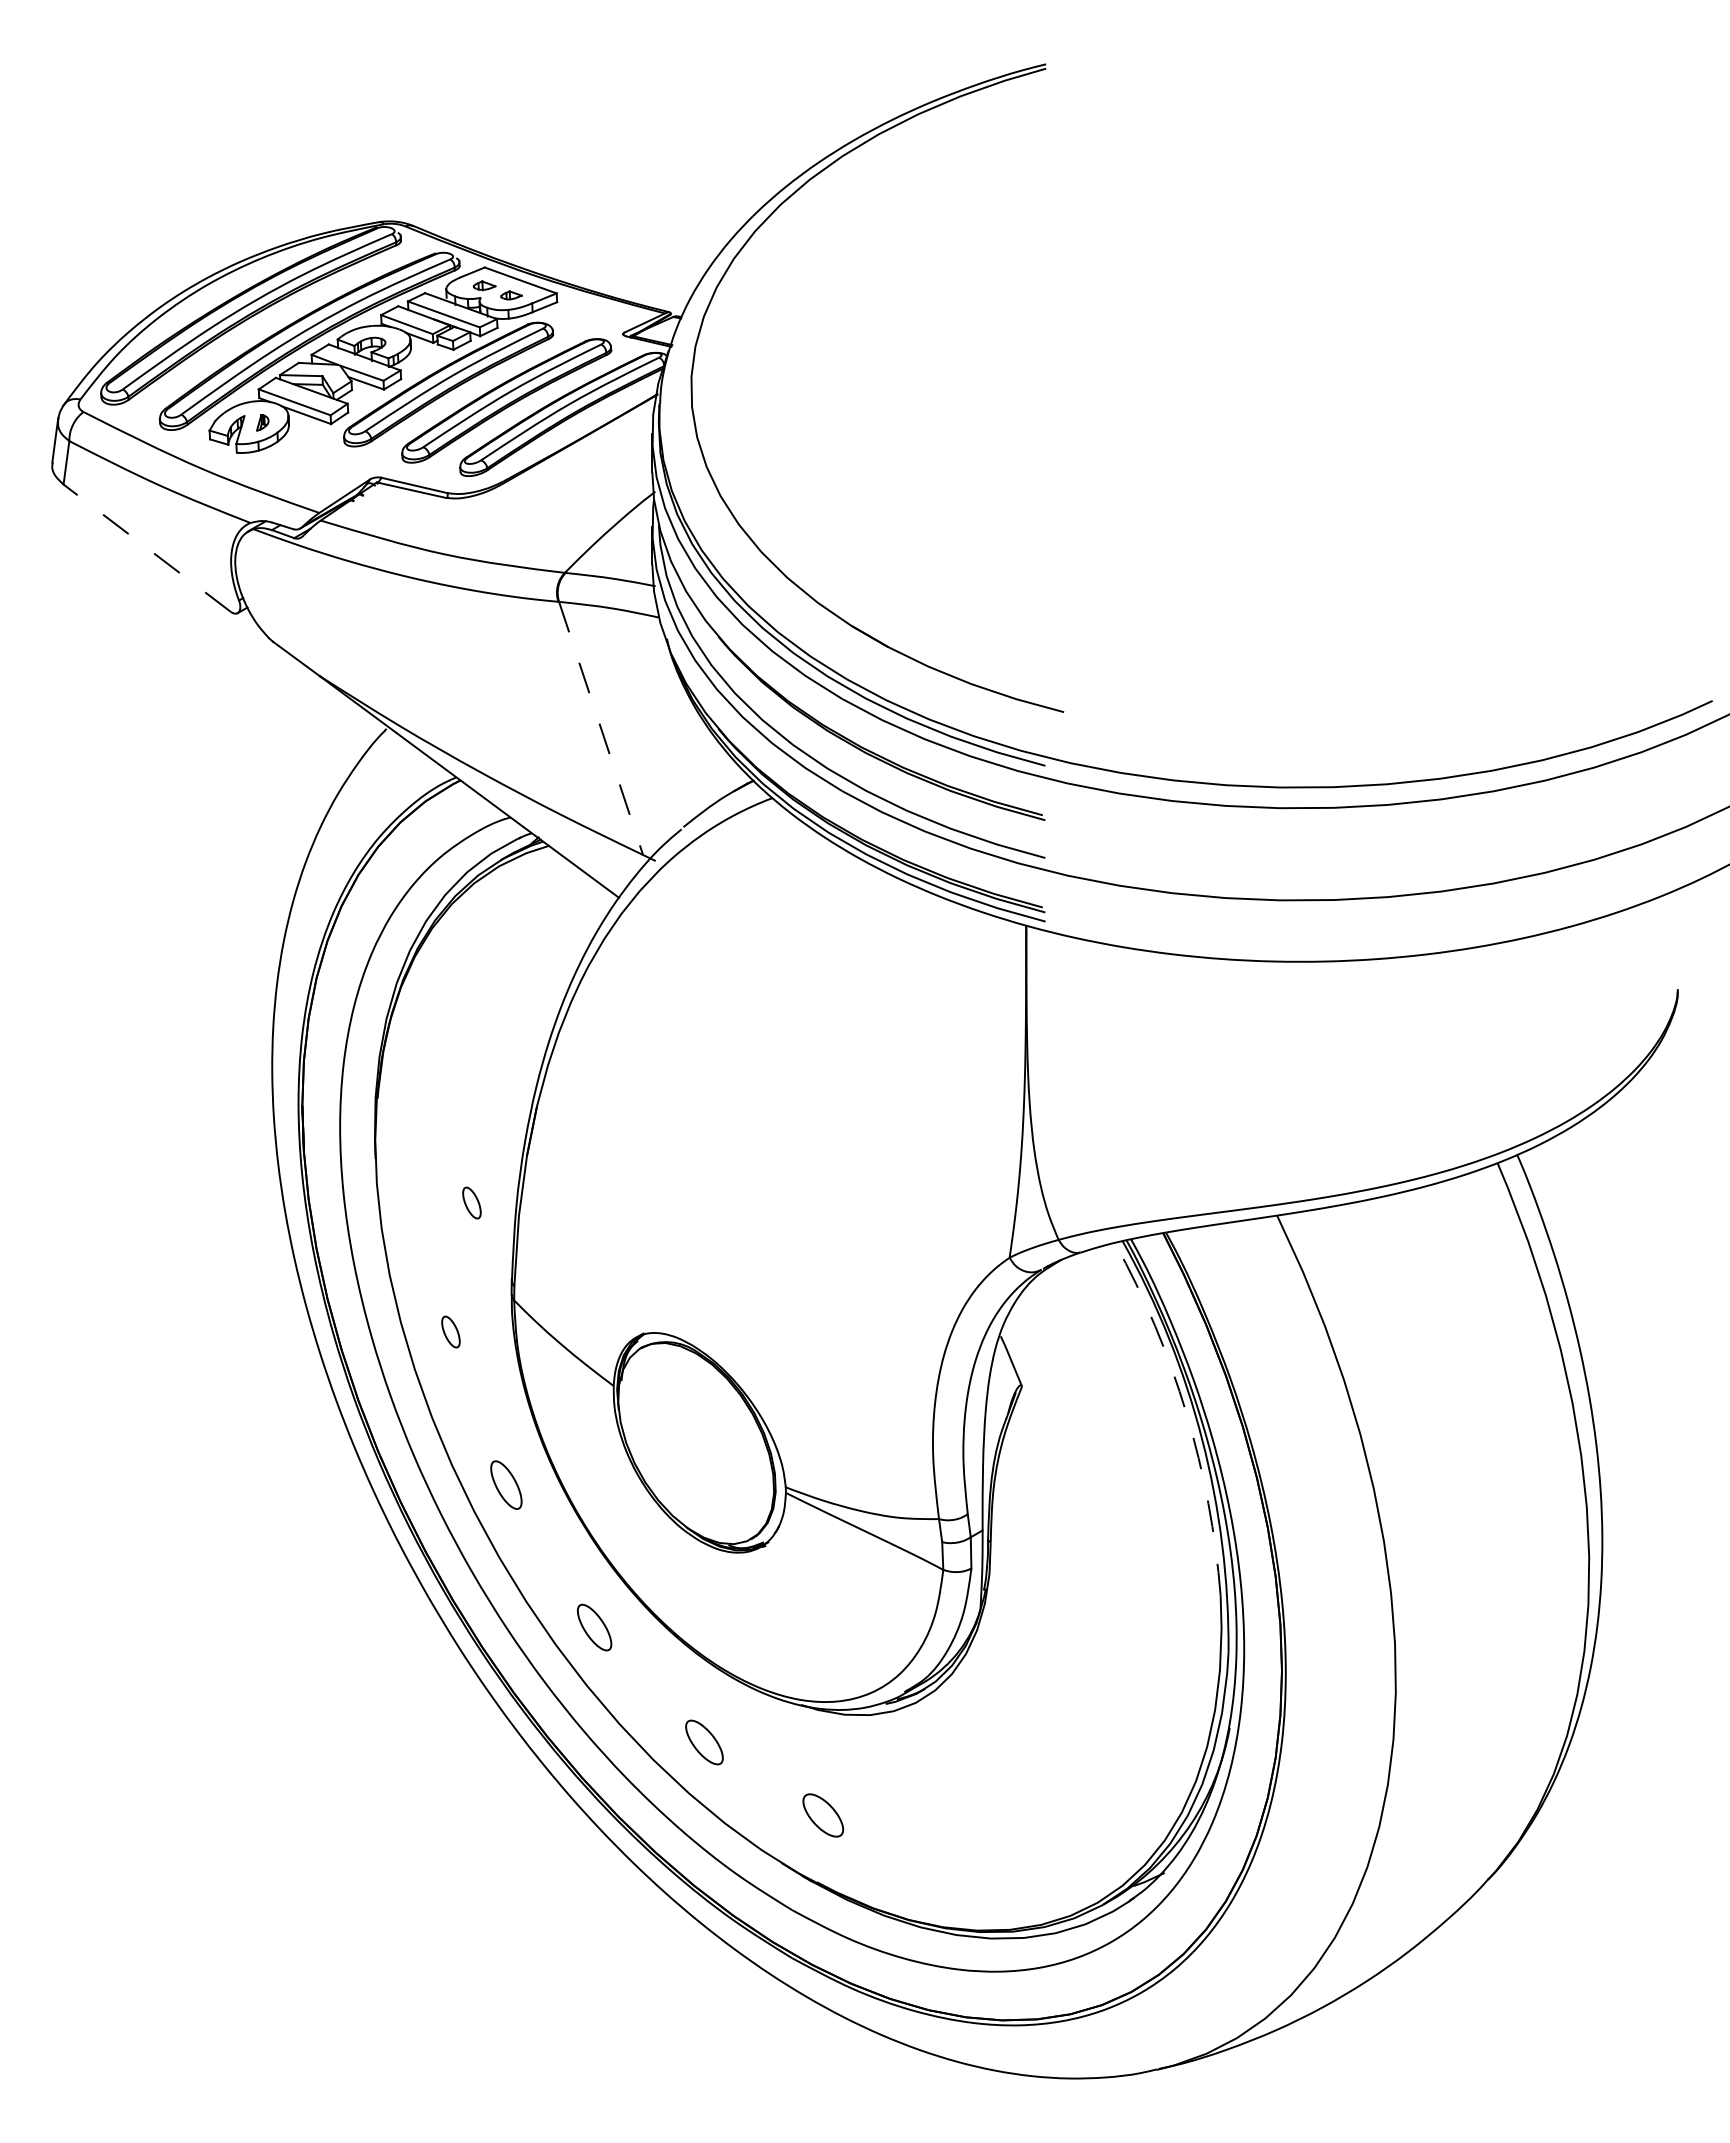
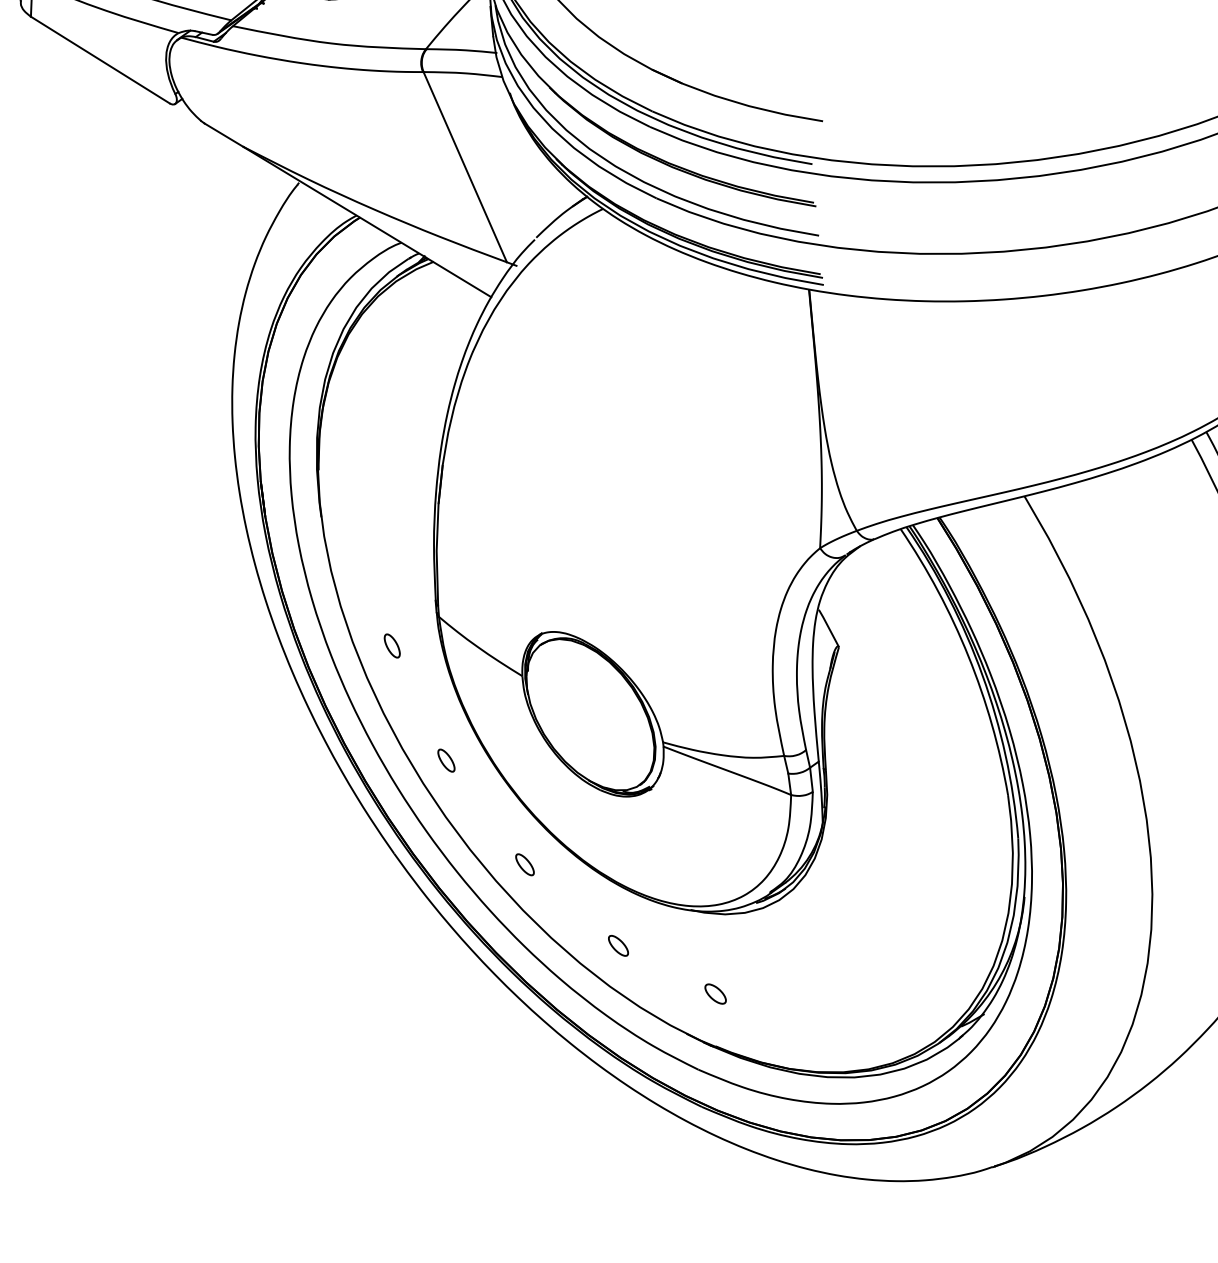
line: (146, 547) -> (99, 59), dashed -> solid
line: (601, 728) -> (465, 167), dashed -> solid
part: (471, 1202) -> (398, 544), removed
arc: (1186, 1413) -> (968, 656), dashed -> solid
part: (506, 1484) -> (446, 760), size x0.62
part: (594, 1627) -> (524, 864), size x0.62
part: (704, 1741) -> (618, 945), size x0.62
part: (822, 1815) -> (715, 994), size x0.62

